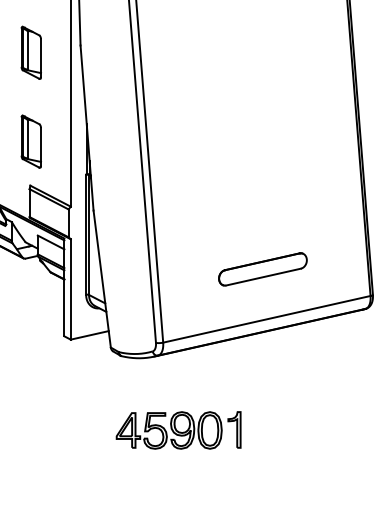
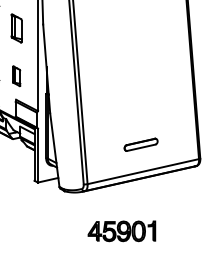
part: (30, 142) -> (16, 76), size x0.7
part: (261, 268) -> (140, 144), size x0.7
part: (177, 430) -> (121, 231), moved

